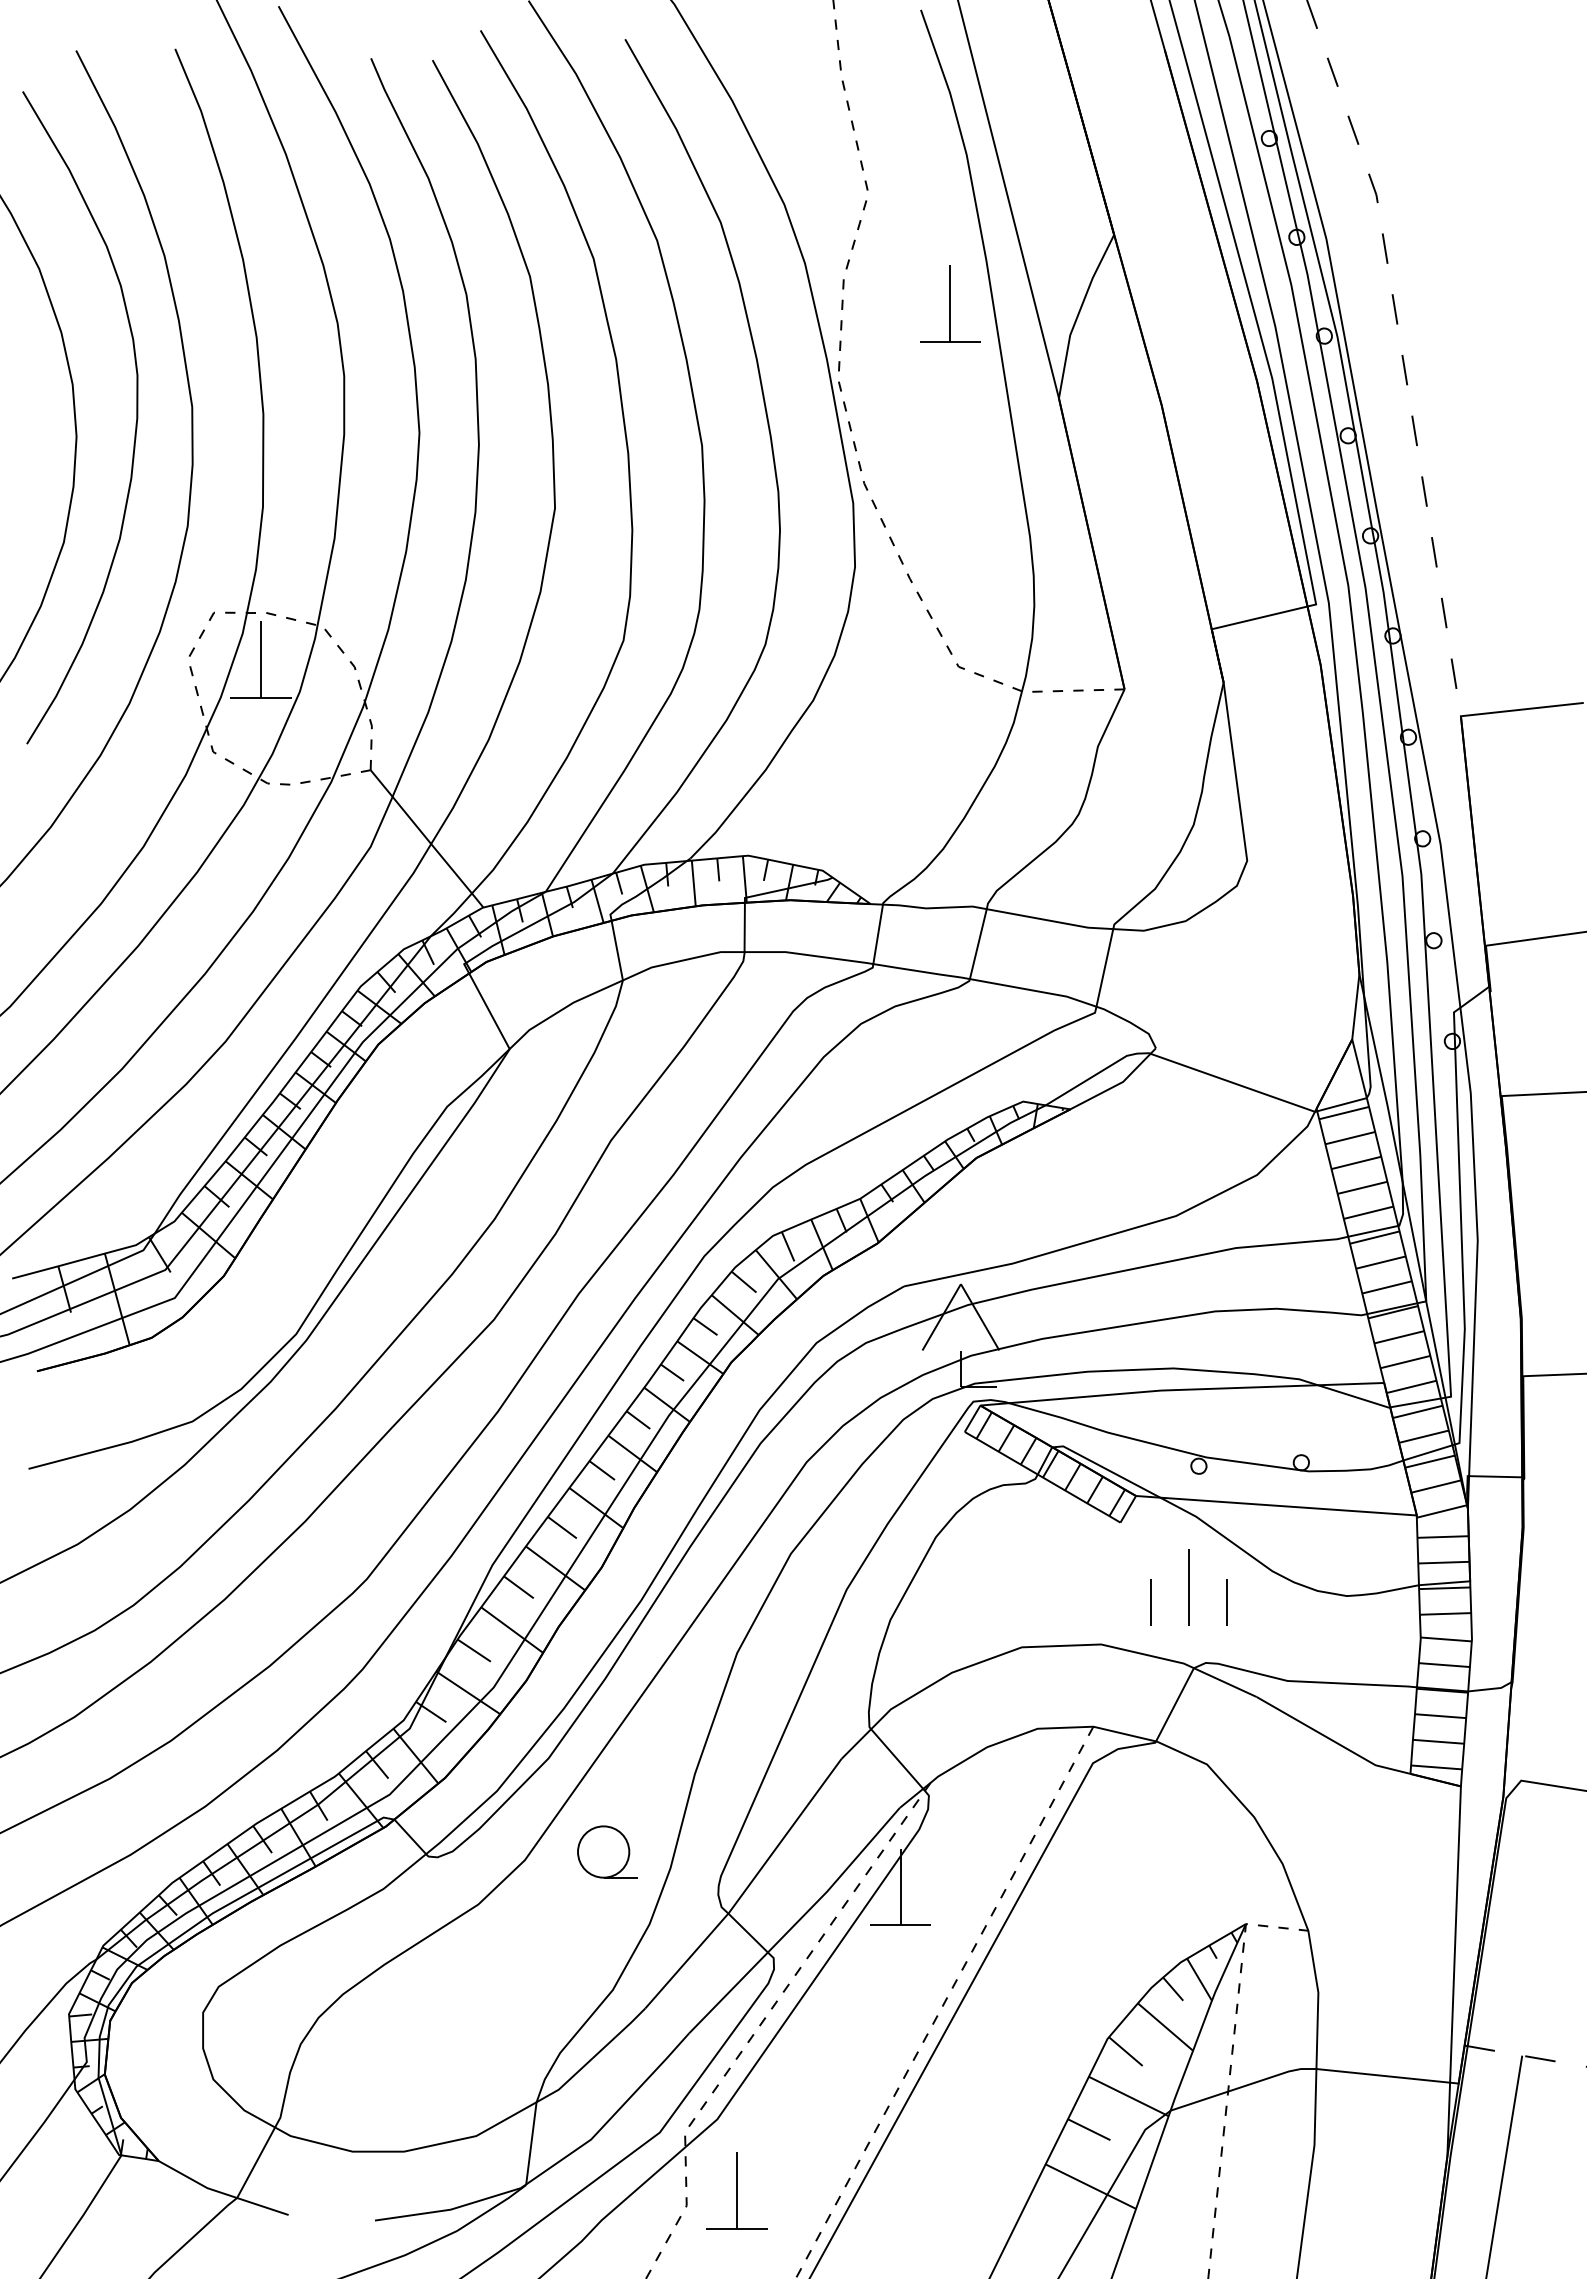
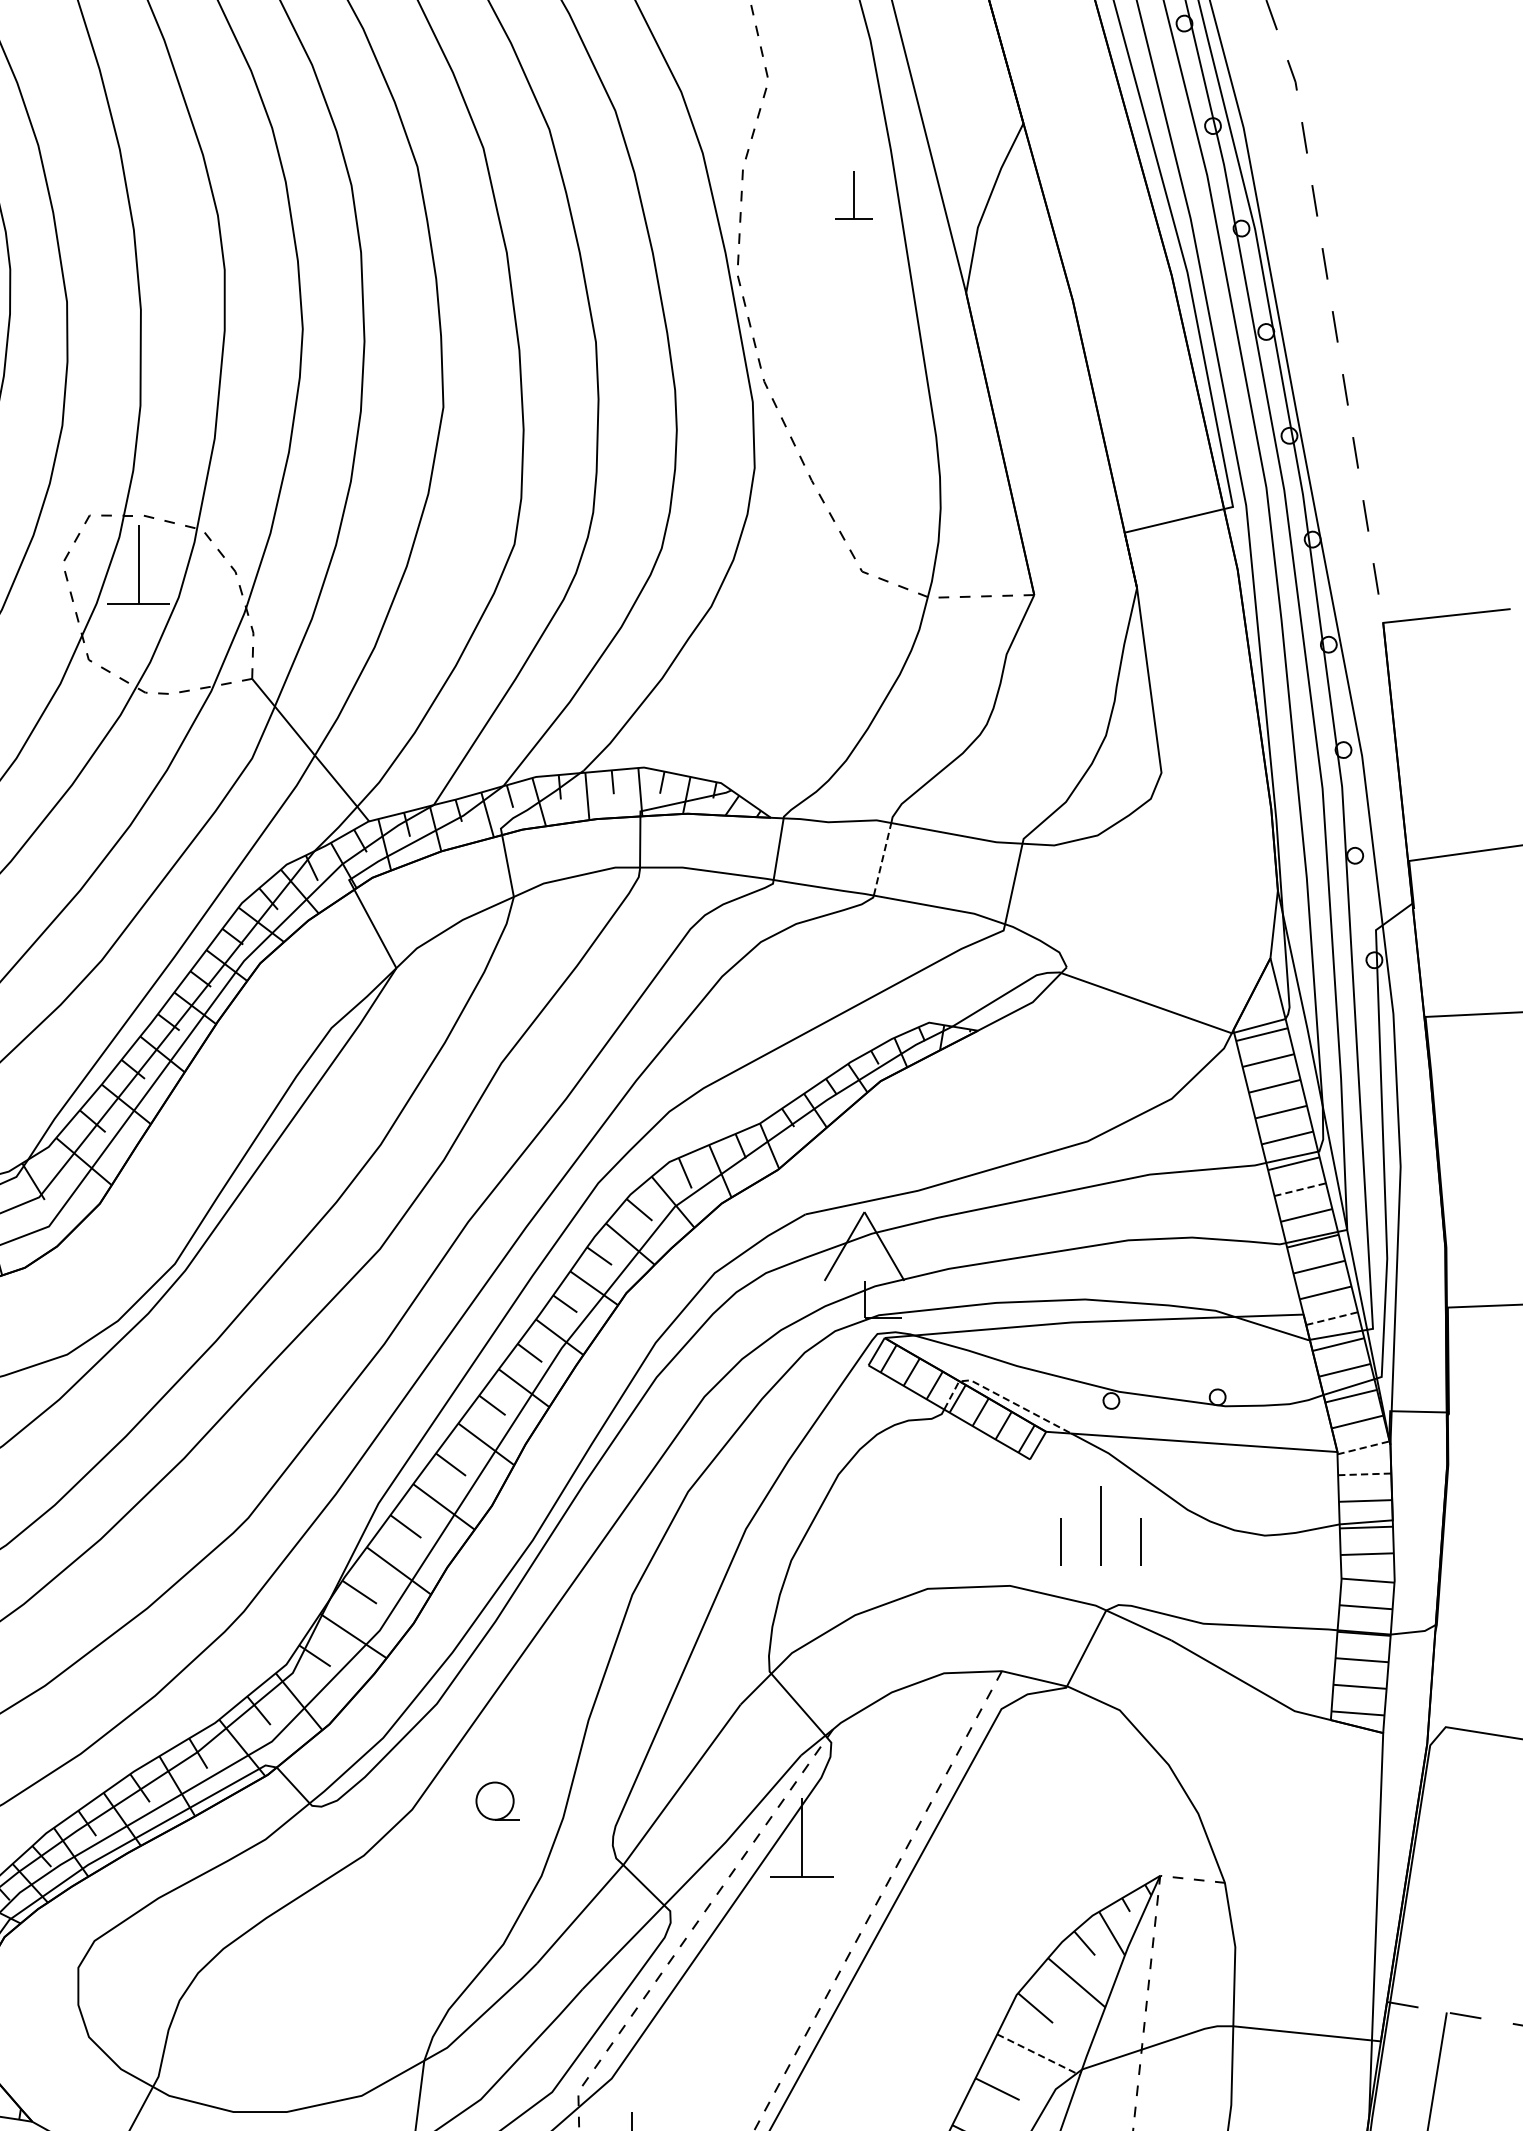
part: (950, 303) -> (853, 194), size x0.6
line: (978, 944) -> (882, 859), solid -> dashed
line: (1380, 1262) -> (1299, 1189), solid -> dashed
line: (1411, 1386) -> (1331, 1318), solid -> dashed
line: (1092, 1461) -> (1001, 1396), solid -> dashed
line: (1441, 1511) -> (1363, 1447), solid -> dashed
line: (1443, 1537) -> (1365, 1474), solid -> dashed
part: (607, 1851) -> (497, 1800), size x0.7
line: (1129, 2096) -> (1039, 2054), solid -> dashed

